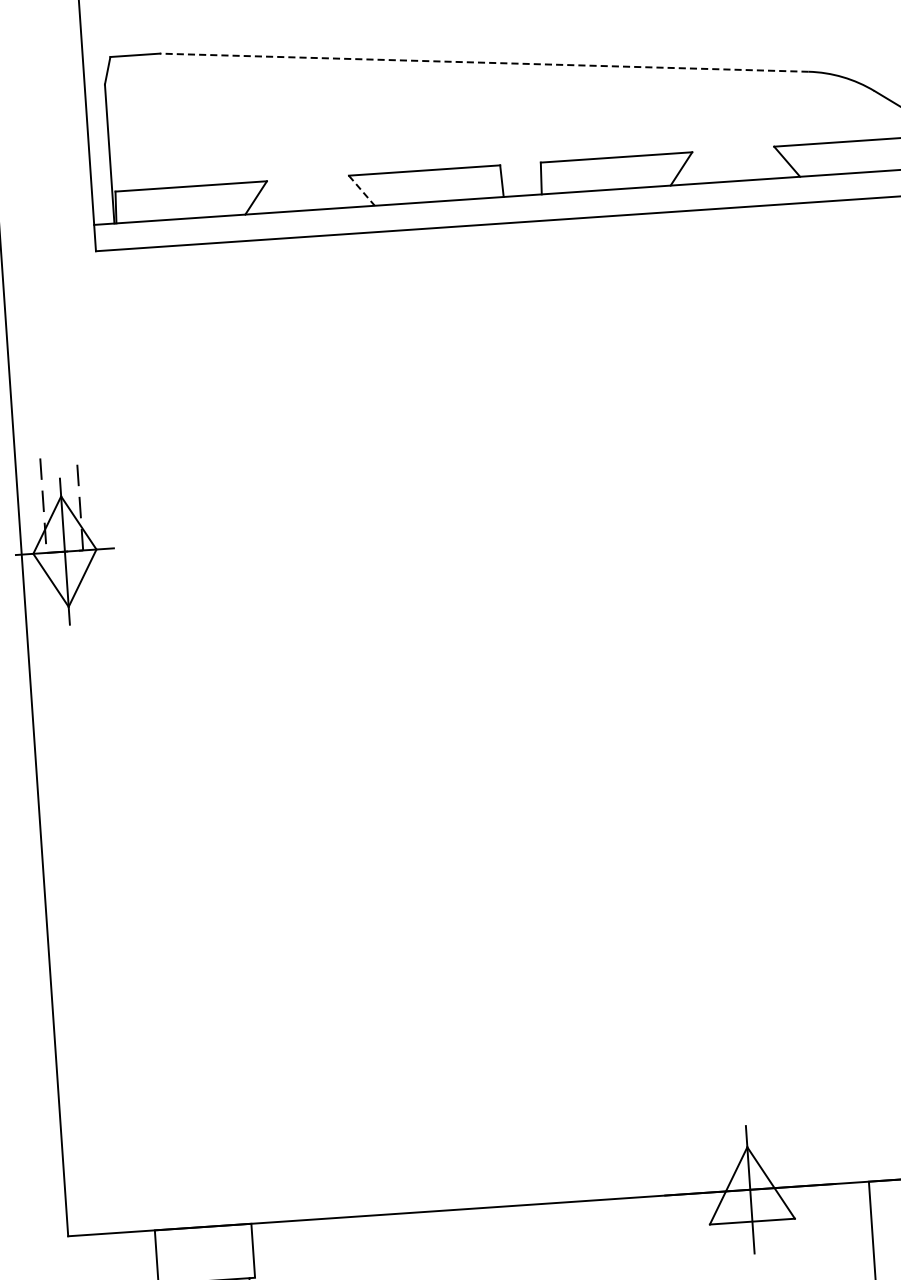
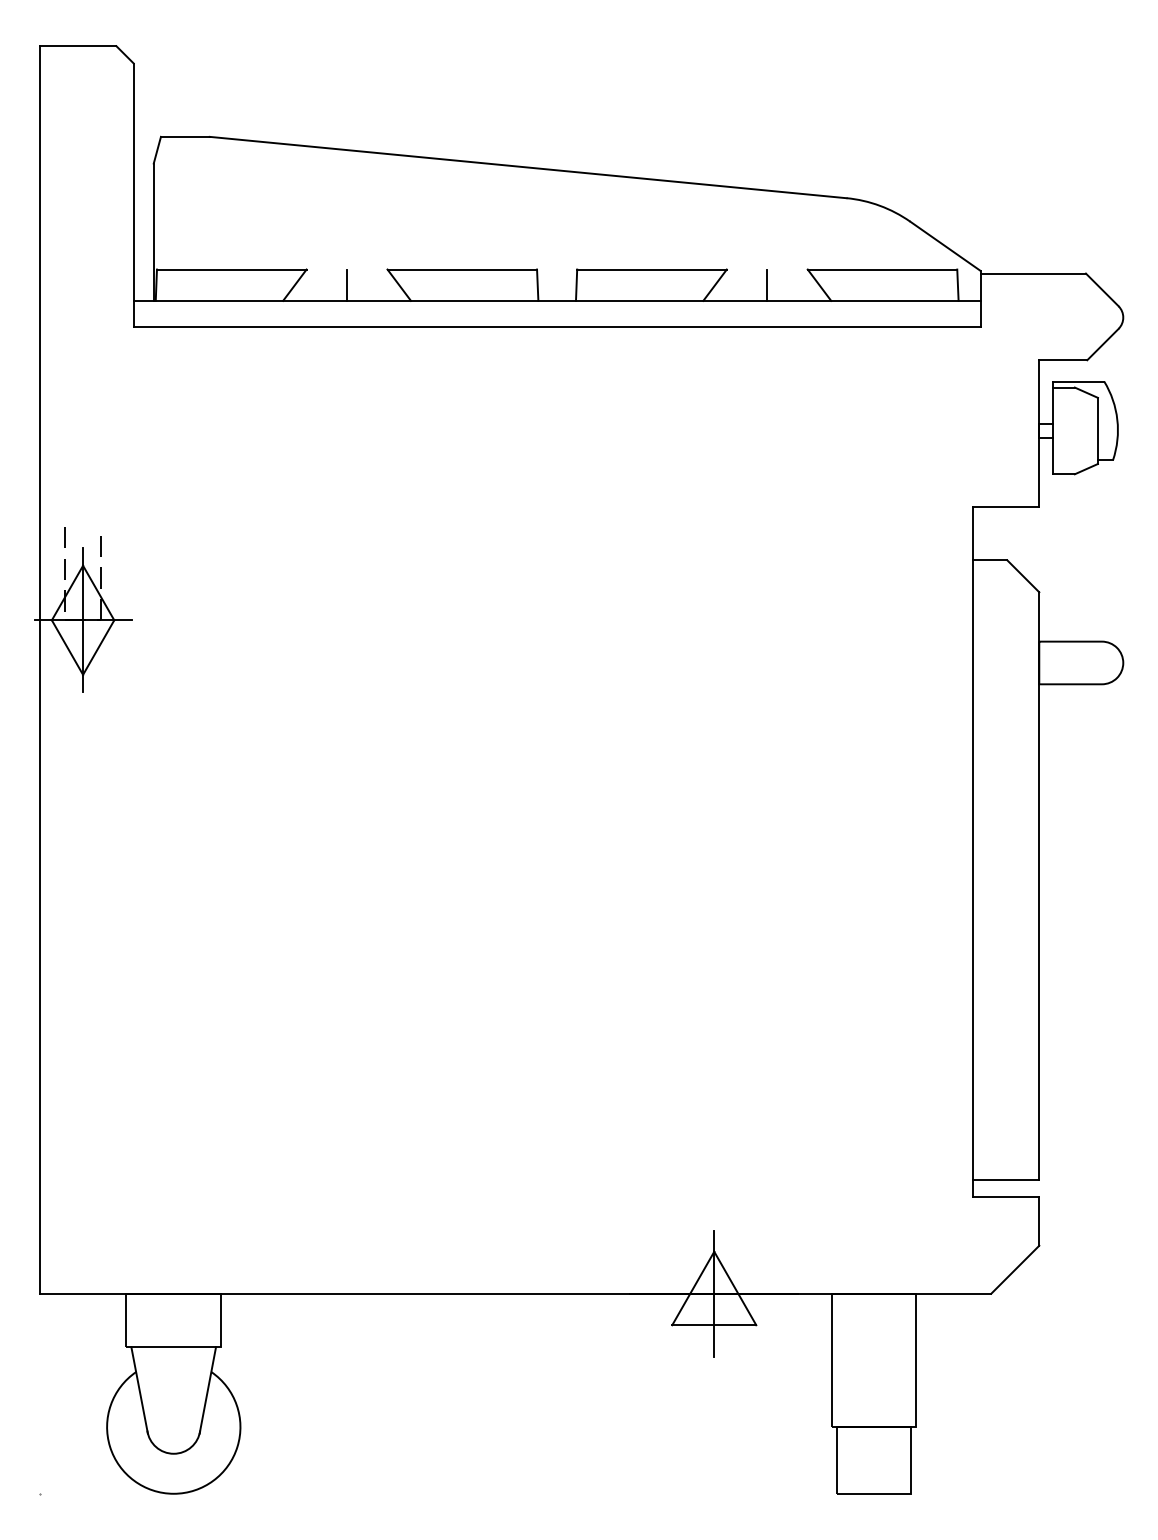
line: (484, 62) -> (528, 167), dashed -> solid
line: (734, 164) -> (767, 284), added
line: (362, 190) -> (399, 285), dashed -> solid
line: (309, 193) -> (347, 284), added

